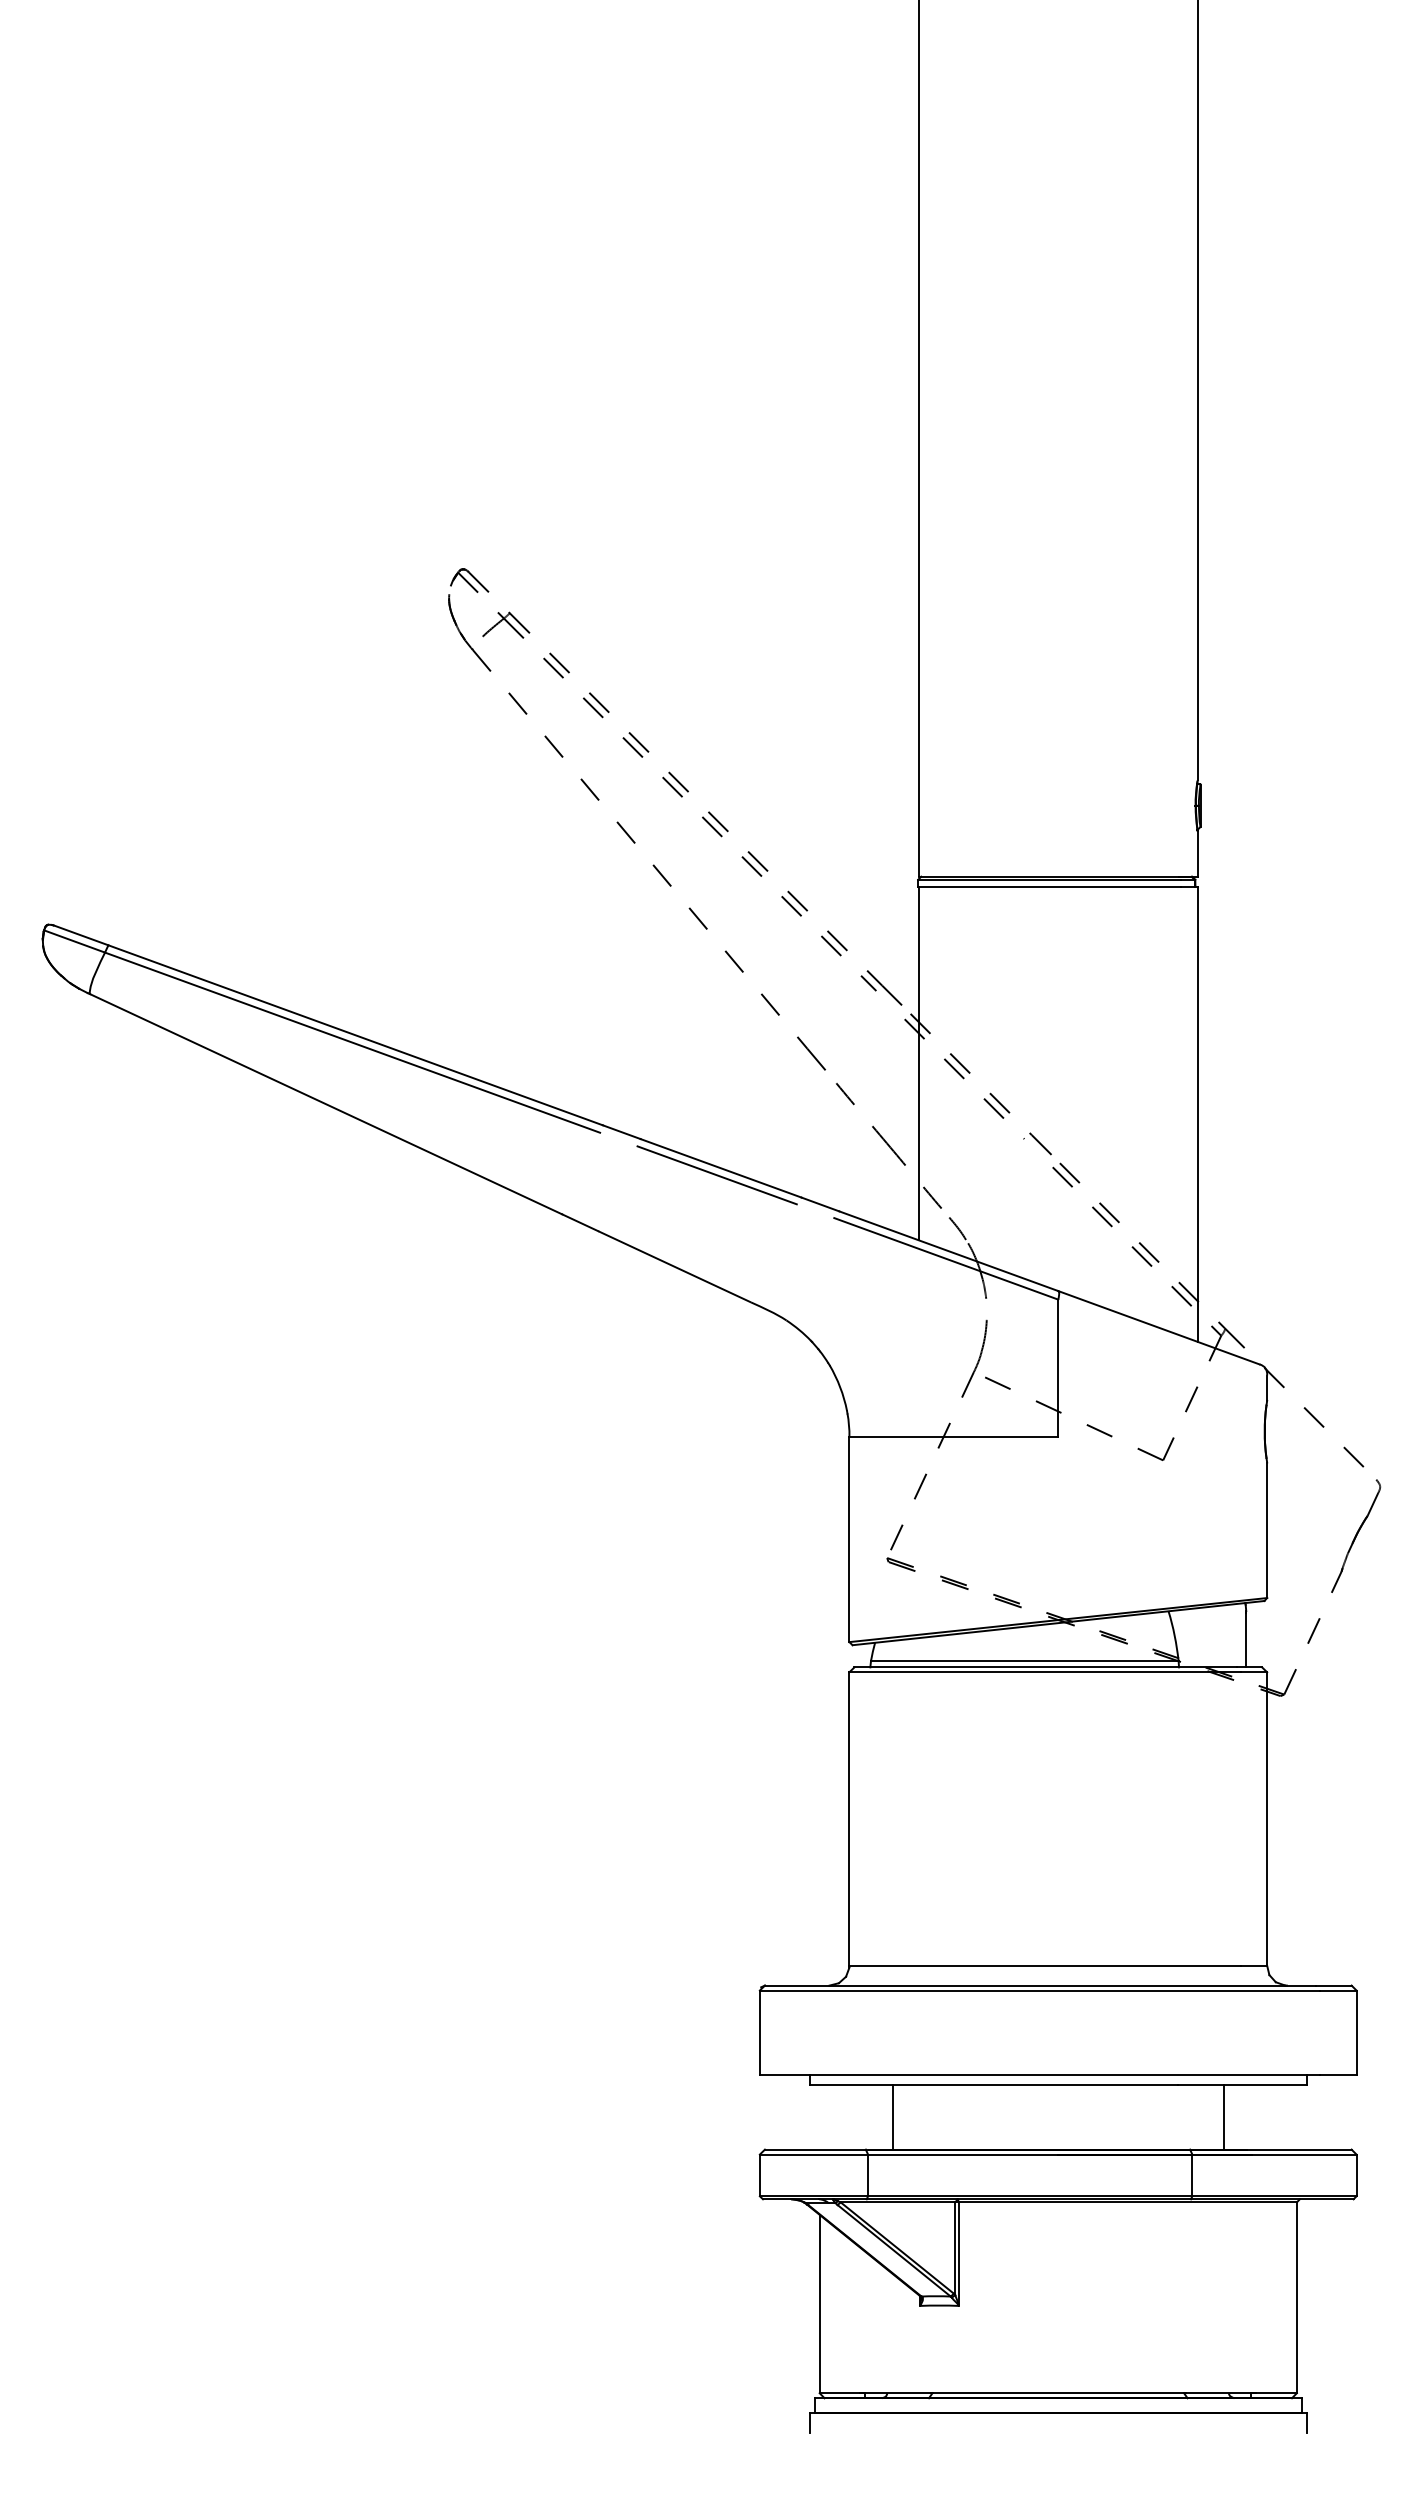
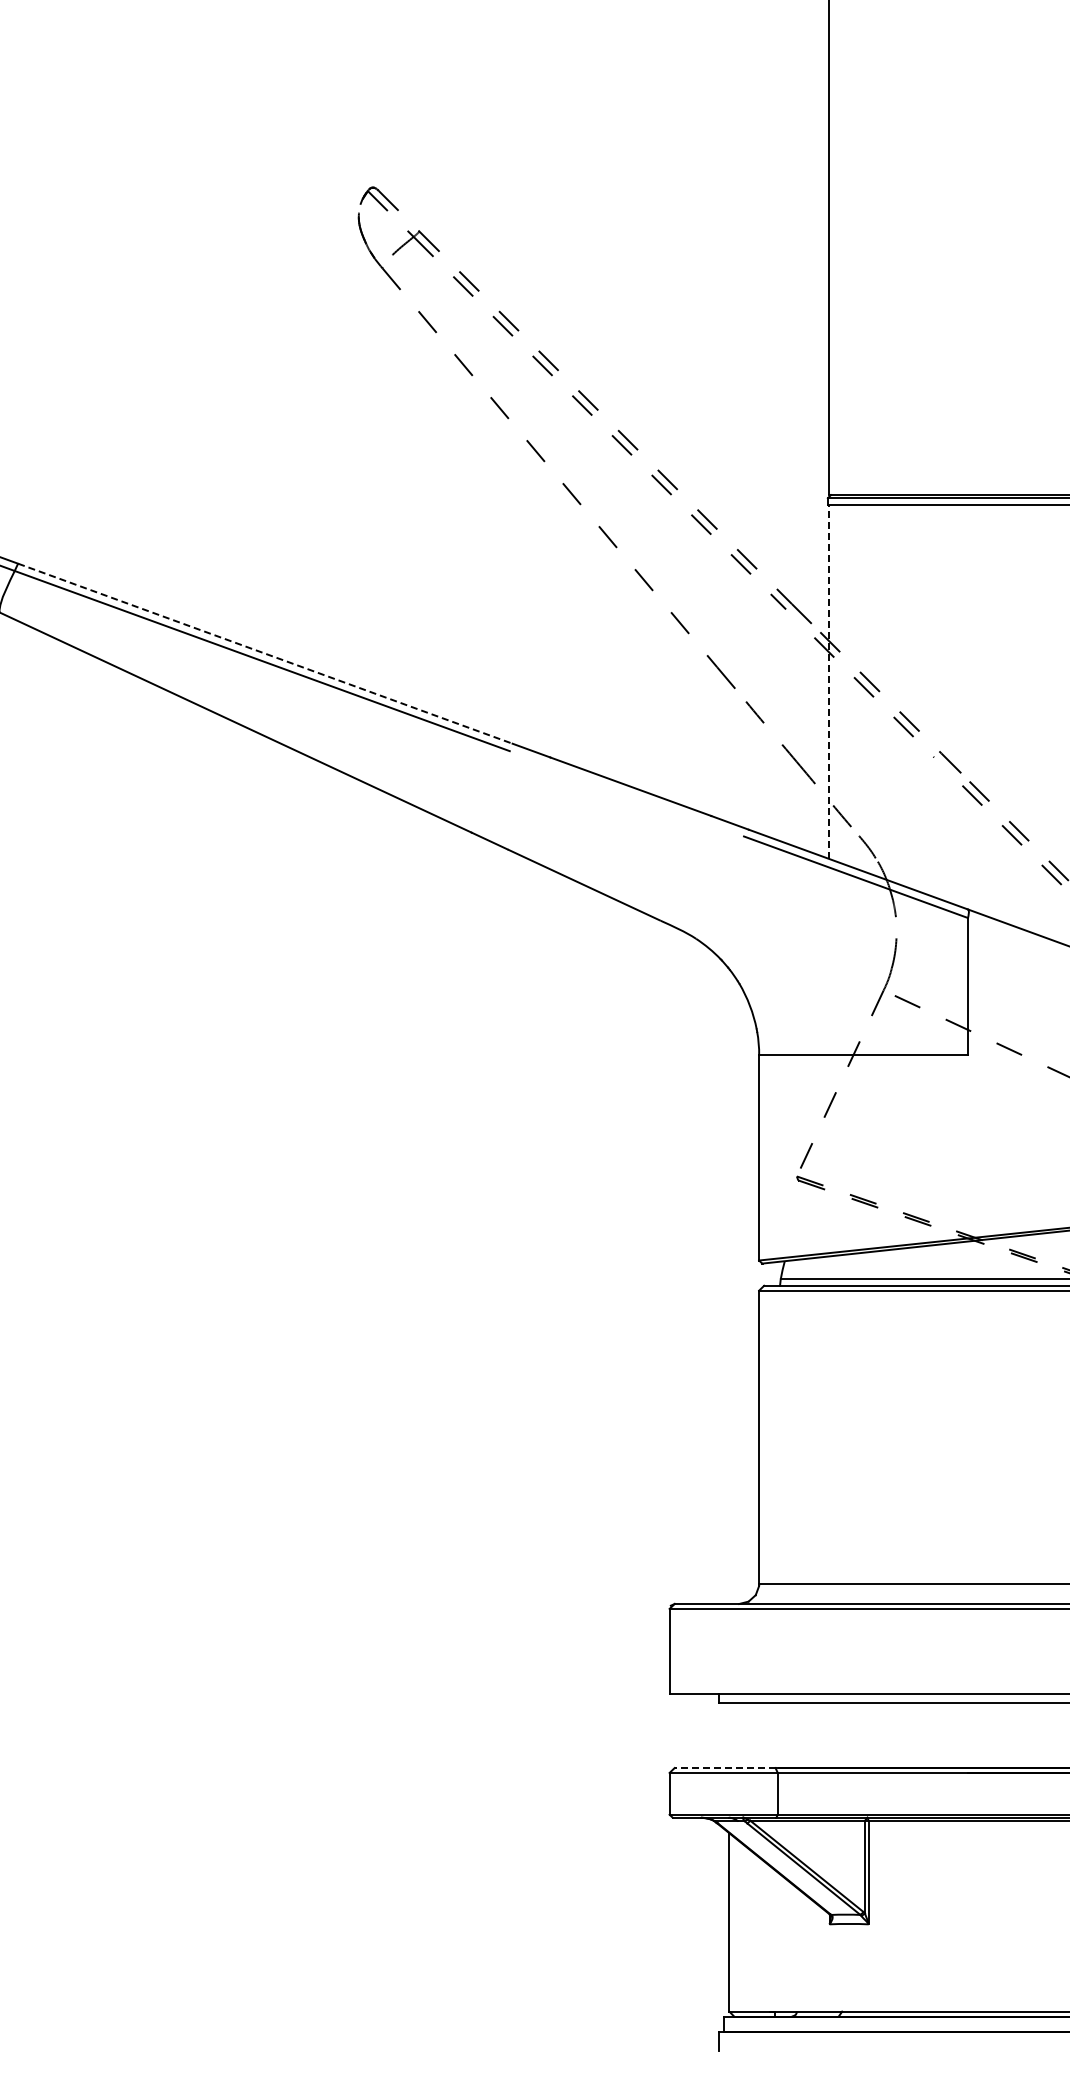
line: (356, 1035) -> (266, 653), solid -> dashed
line: (919, 1063) -> (829, 681), solid -> dashed
line: (716, 1175) -> (626, 793), removed
line: (892, 2116) -> (802, 1734), removed
line: (814, 2149) -> (724, 1767), solid -> dashed

